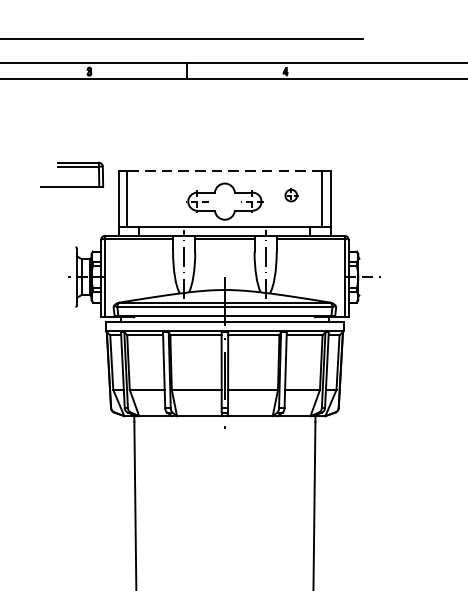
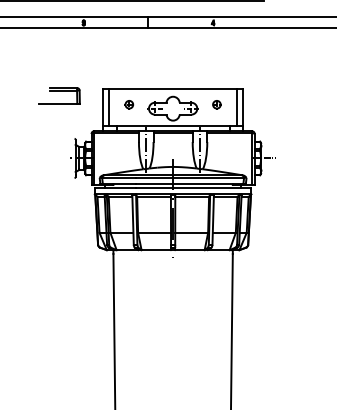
line: (223, 171) -> (172, 88), dashed -> solid
part: (72, 174) -> (59, 95), moved
part: (158, 195) -> (129, 104), added

